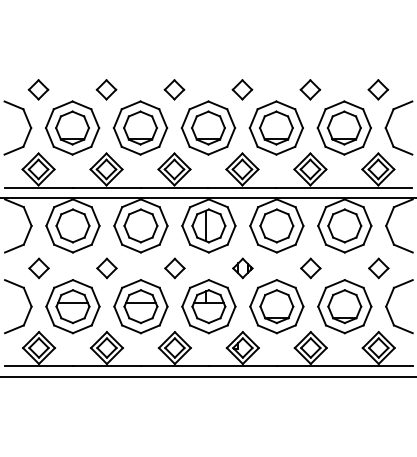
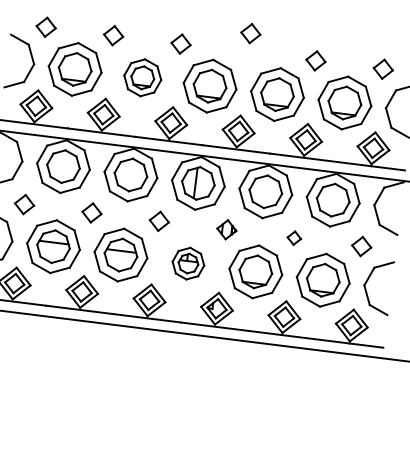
part: (242, 89) -> (250, 33), moved
part: (140, 127) -> (142, 77), size x0.7
part: (310, 268) -> (293, 238), size x0.7
part: (208, 306) -> (188, 263), size x0.6

